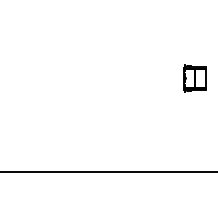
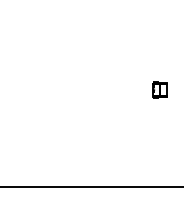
part: (194, 78) -> (159, 89), size x0.6

